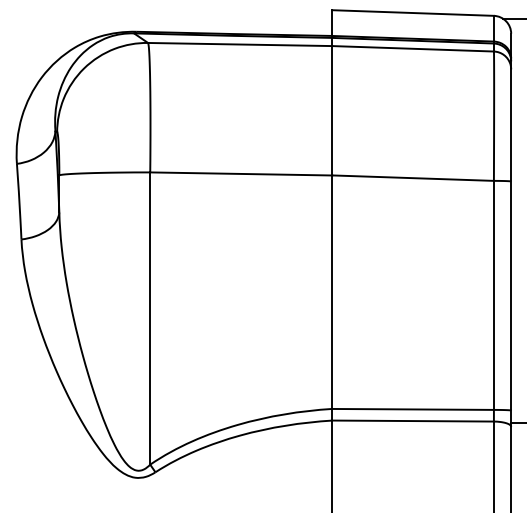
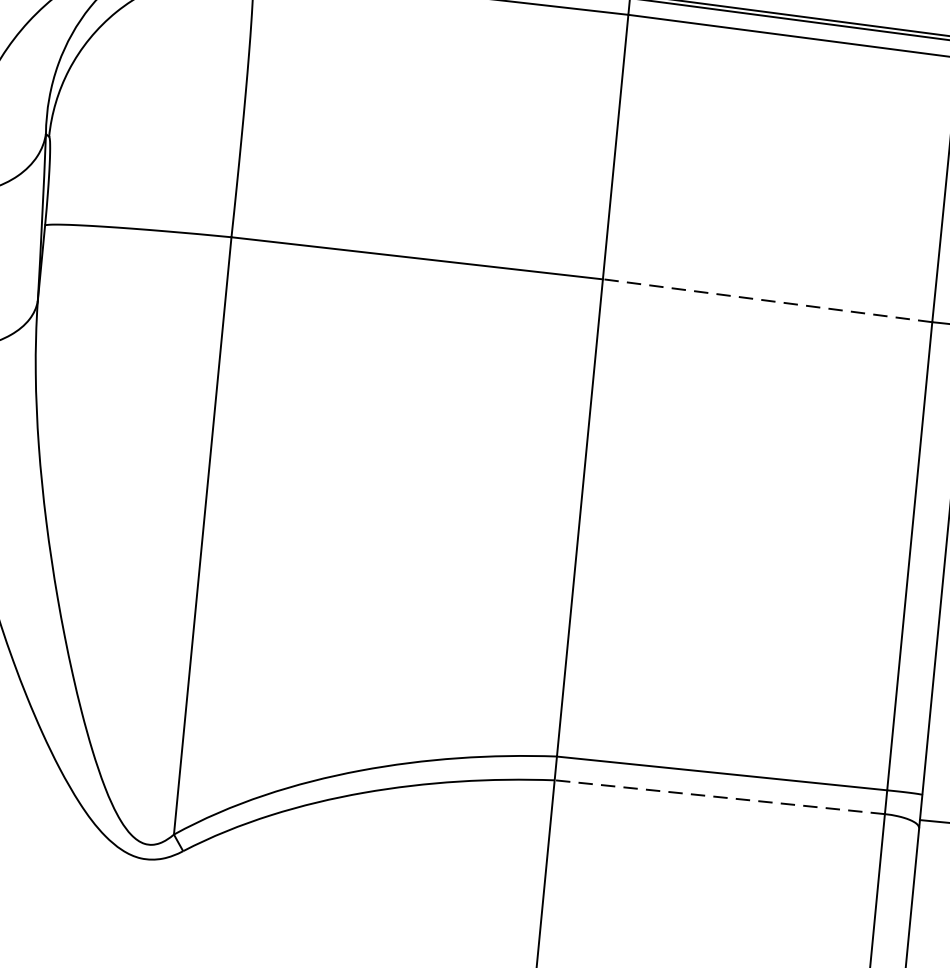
line: (413, 178) -> (768, 301), solid -> dashed
line: (413, 421) -> (720, 798), solid -> dashed

